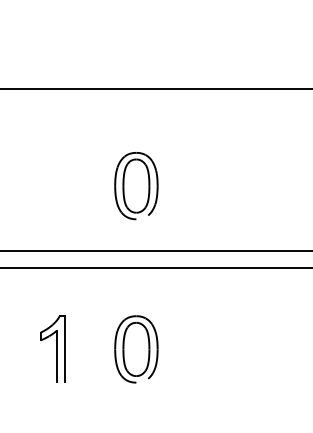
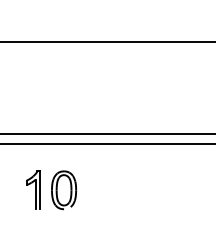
part: (135, 186) -> (63, 97), removed
part: (52, 348) -> (33, 189), moved

